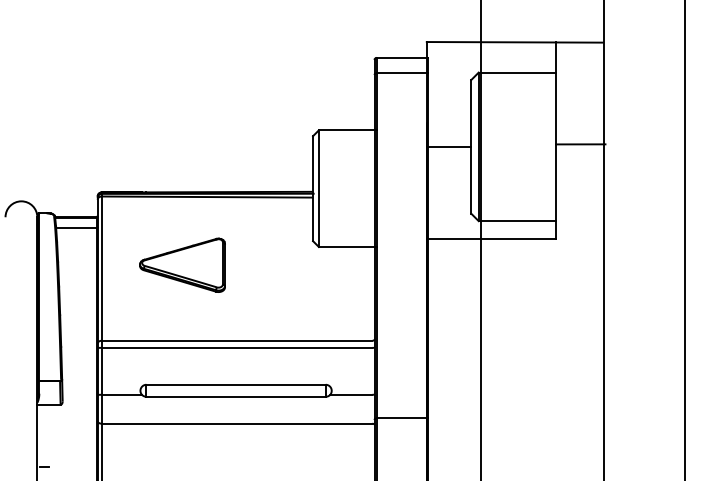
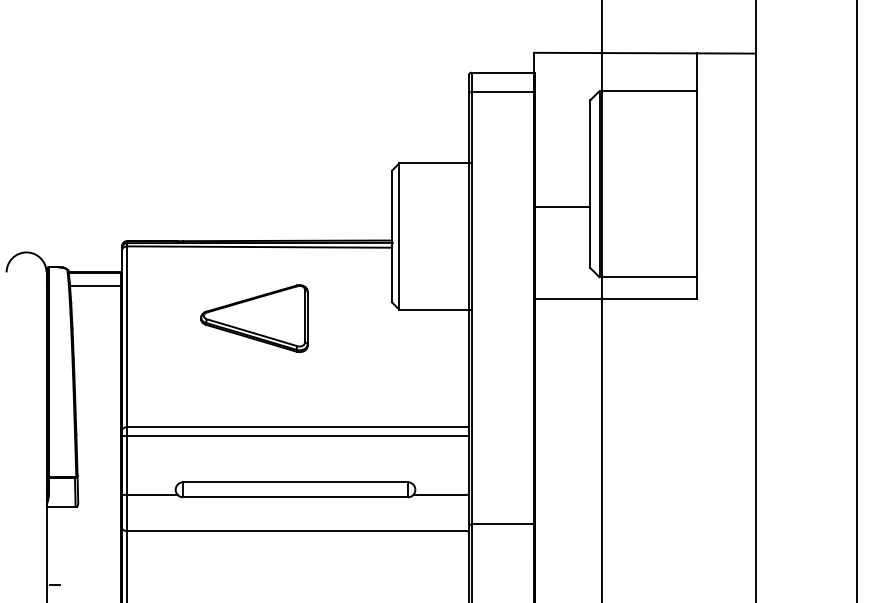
line: (580, 144) -> (727, 181), removed
line: (449, 147) -> (562, 207), moved
part: (182, 265) -> (254, 318), moved

